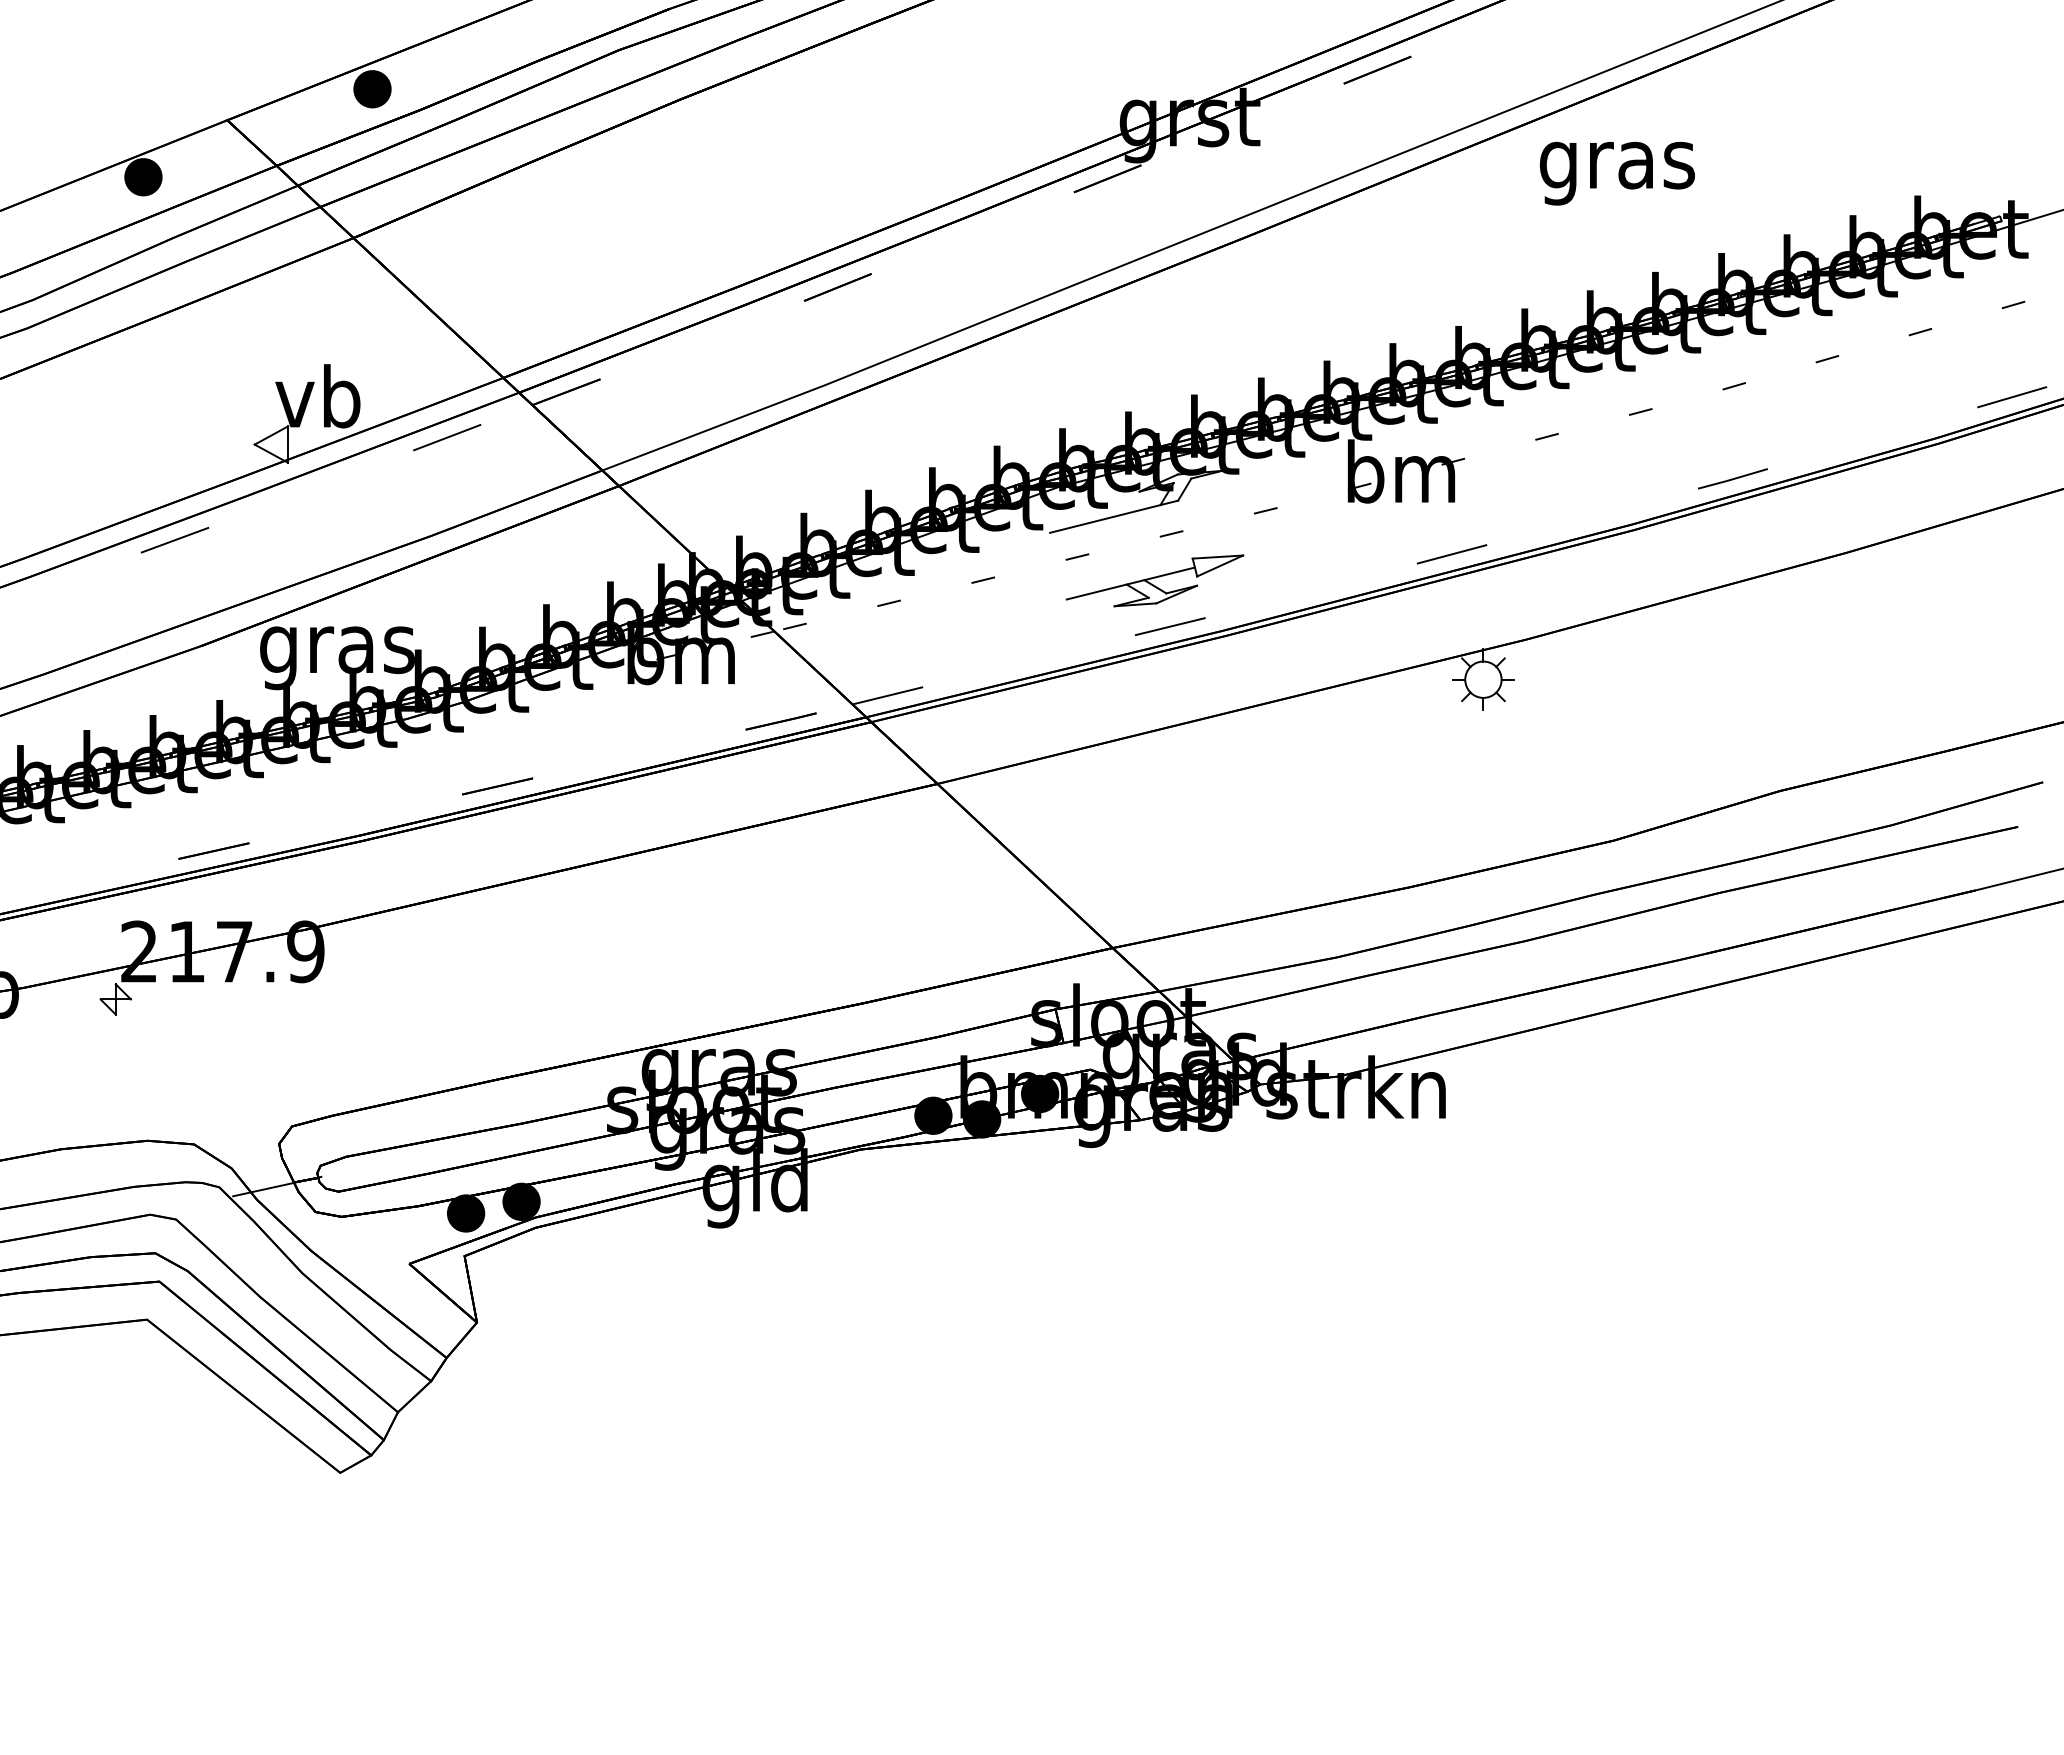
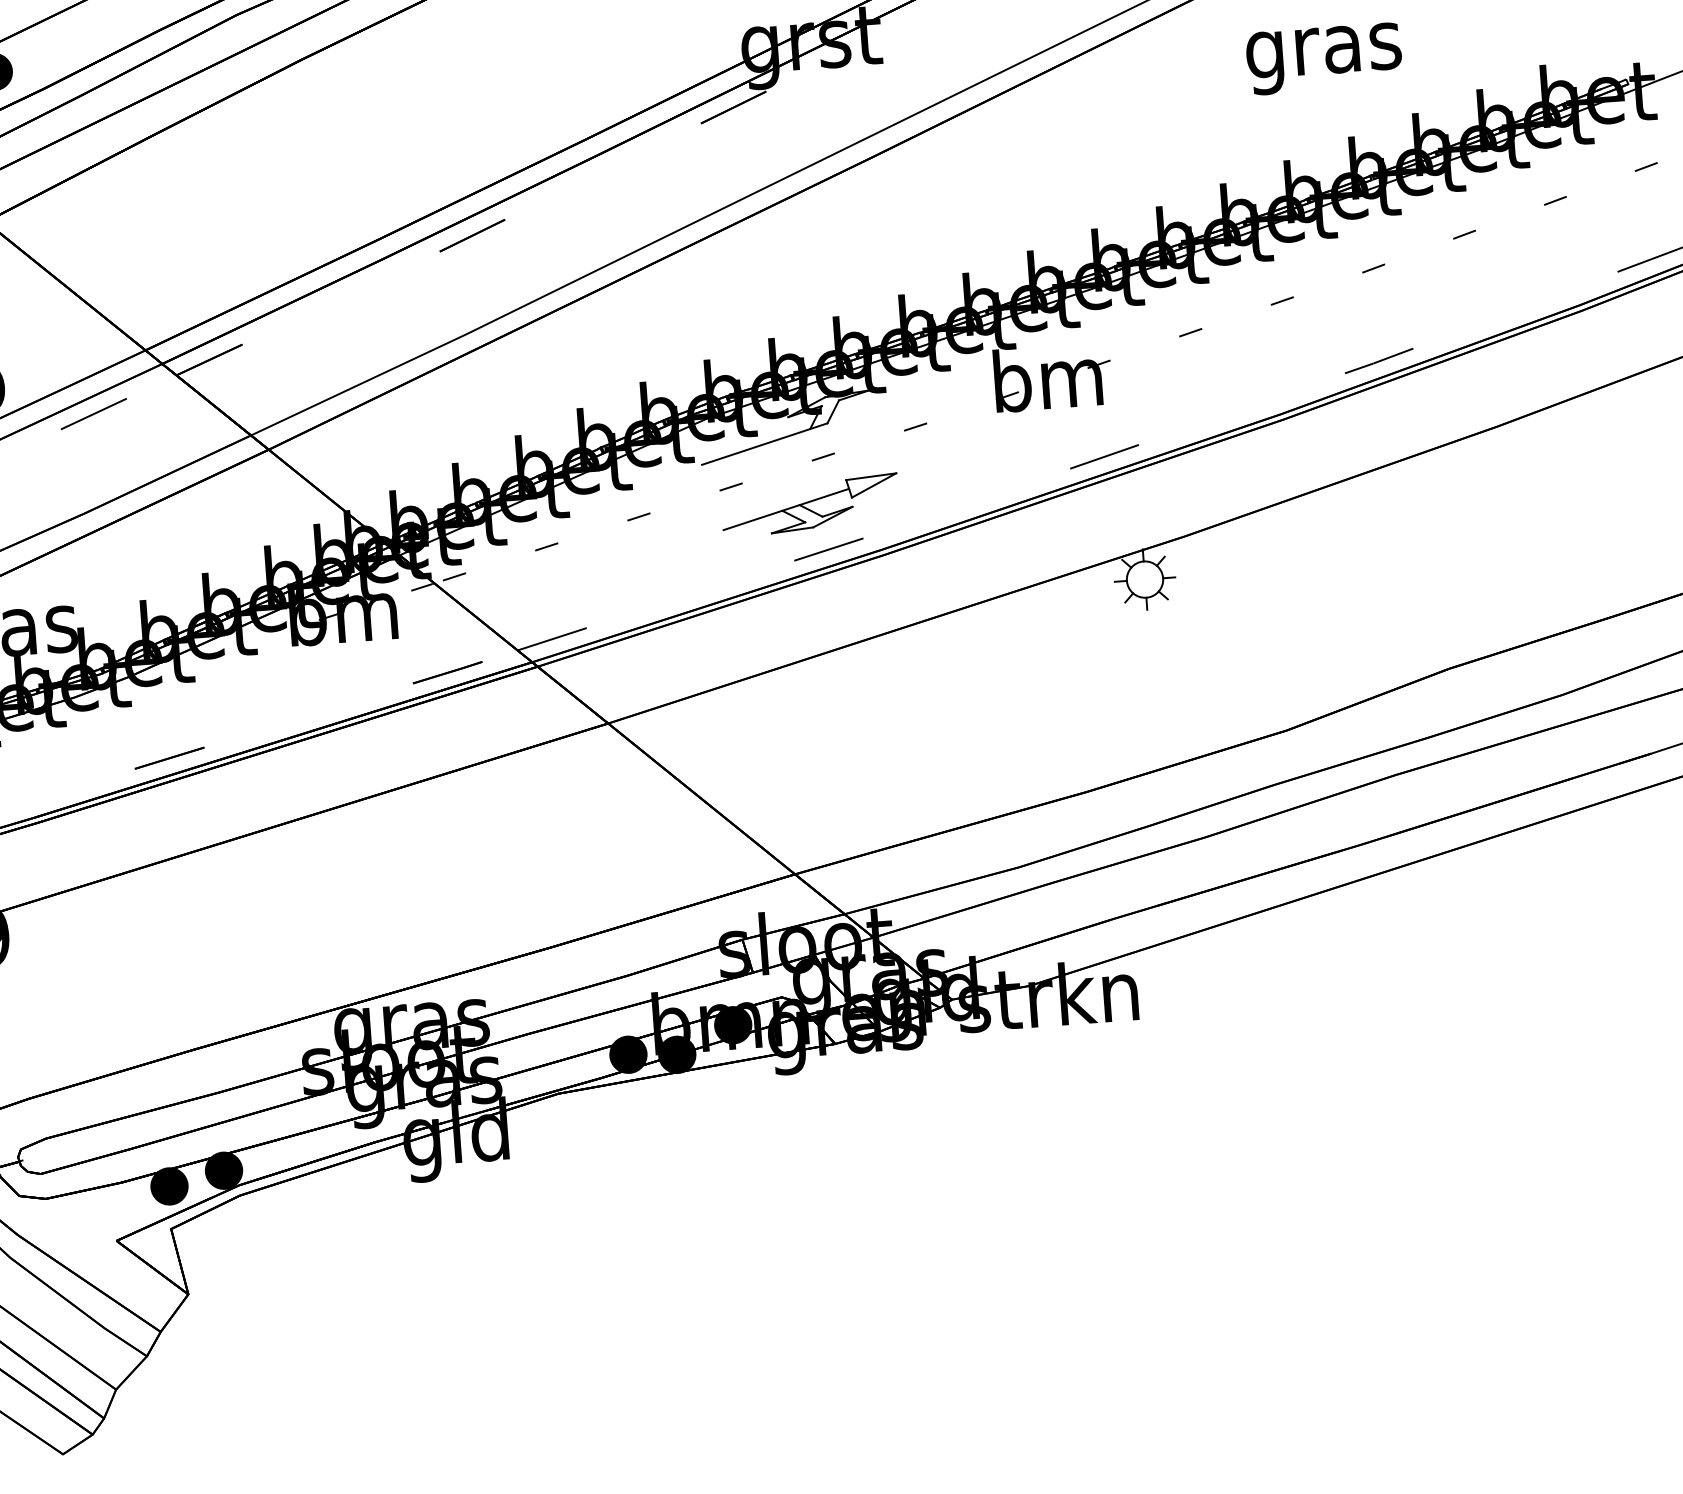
text: (1617, 173) -> (1324, 58), moved

